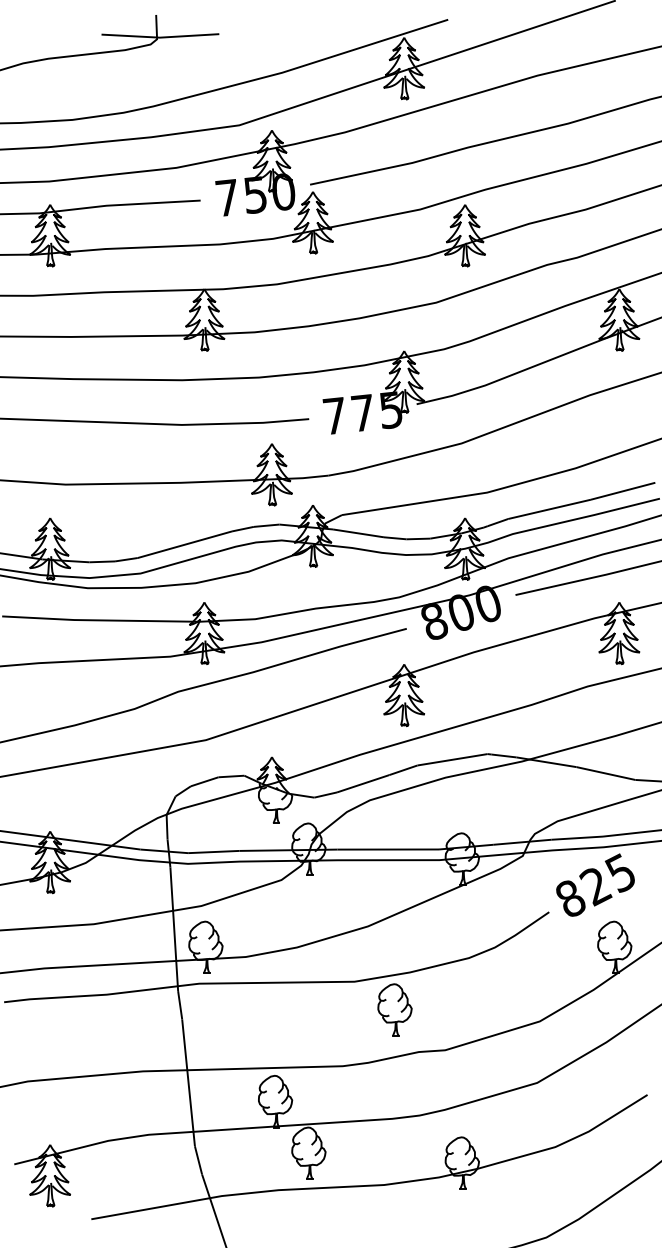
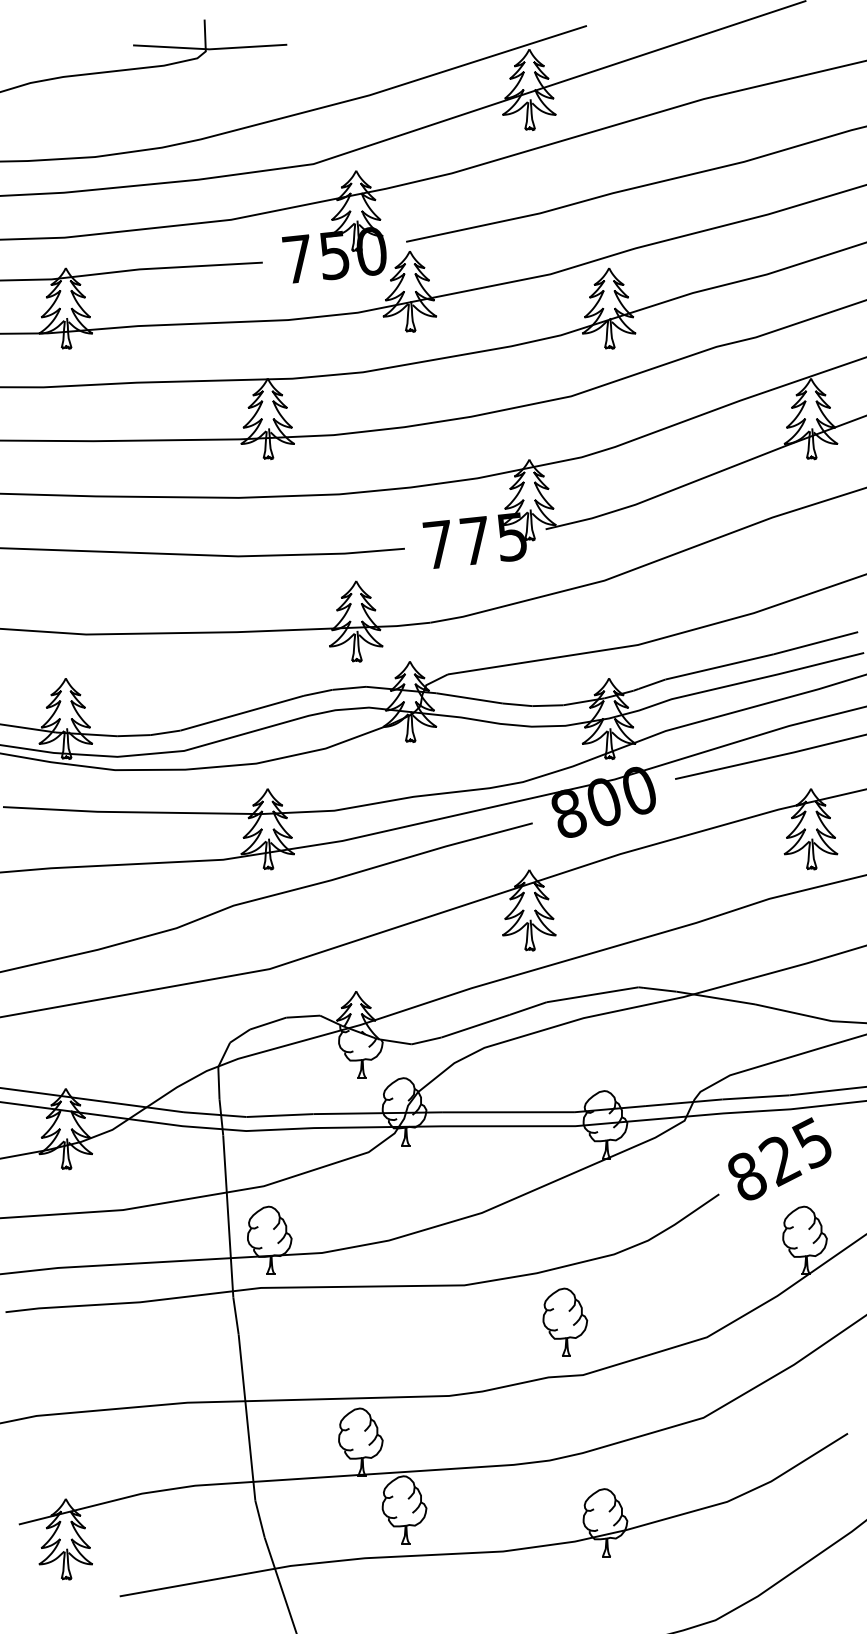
part: (395, 1009) -> (565, 1321), moved

